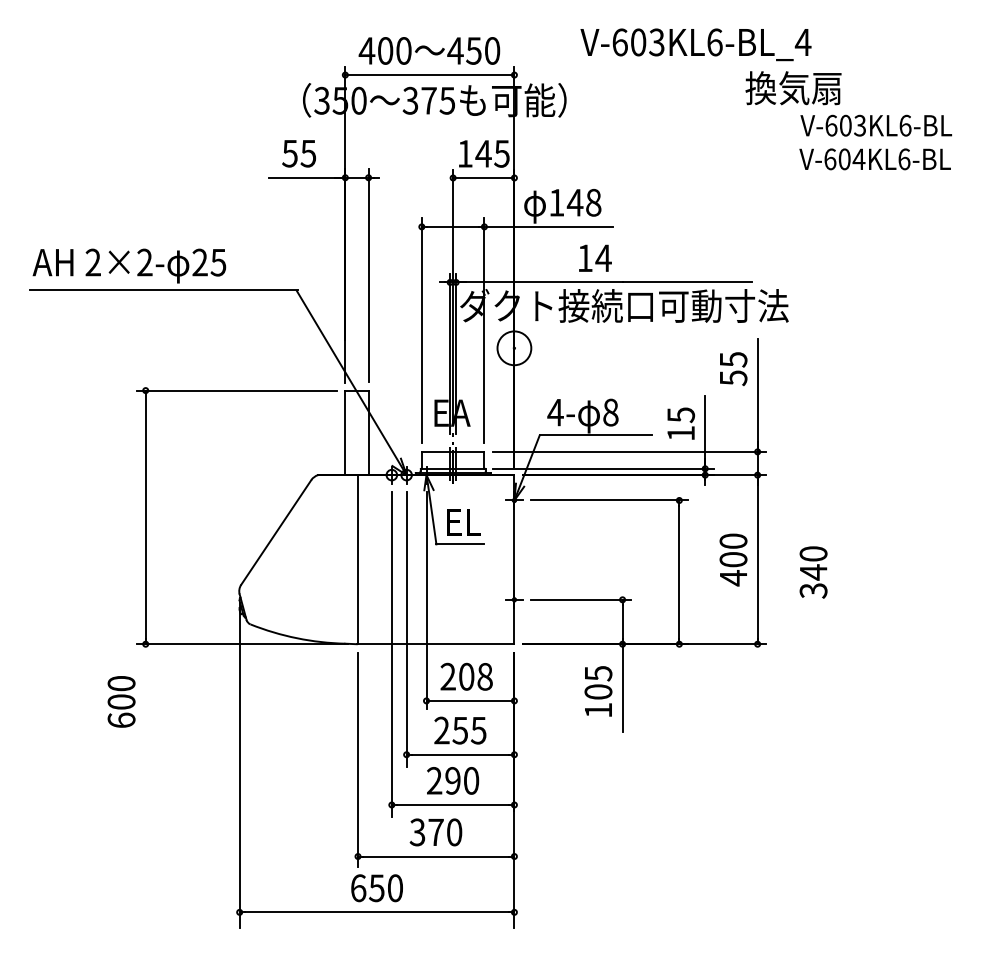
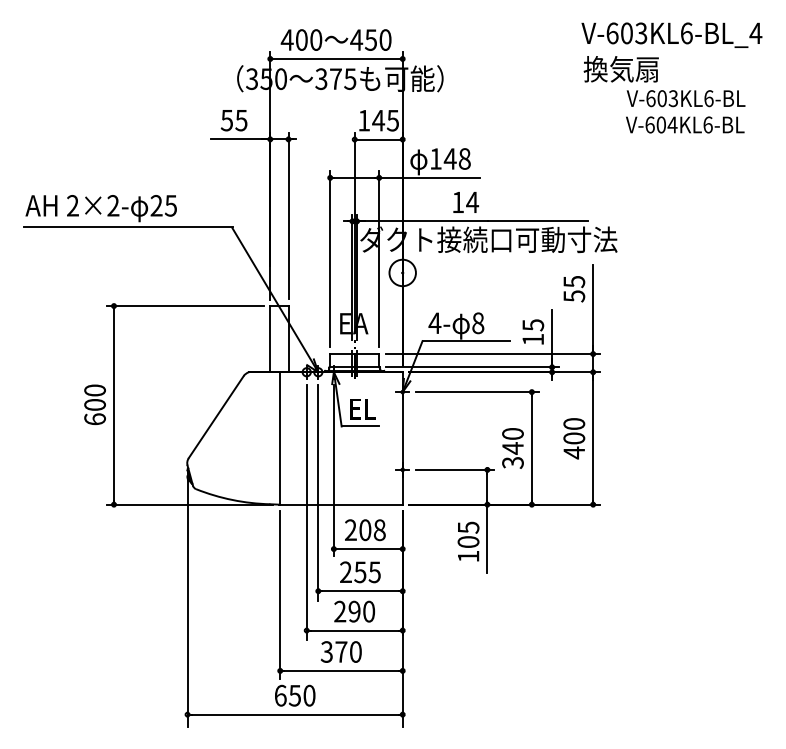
text: (695, 43) -> (671, 34), moved
text: (812, 572) -> (512, 448), moved
text: (120, 701) -> (94, 404), moved

